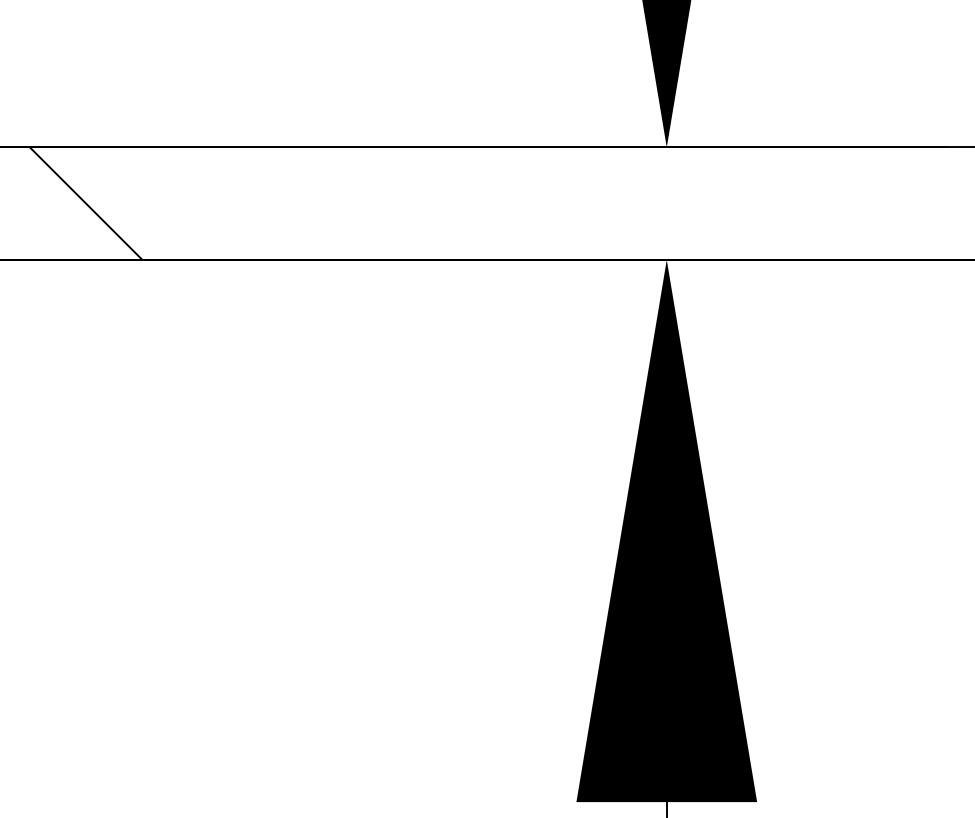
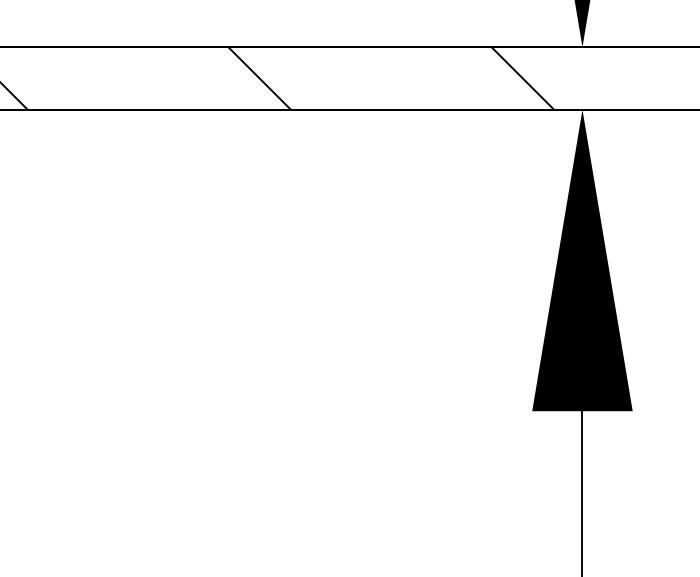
line: (558, 203) -> (522, 78), added

